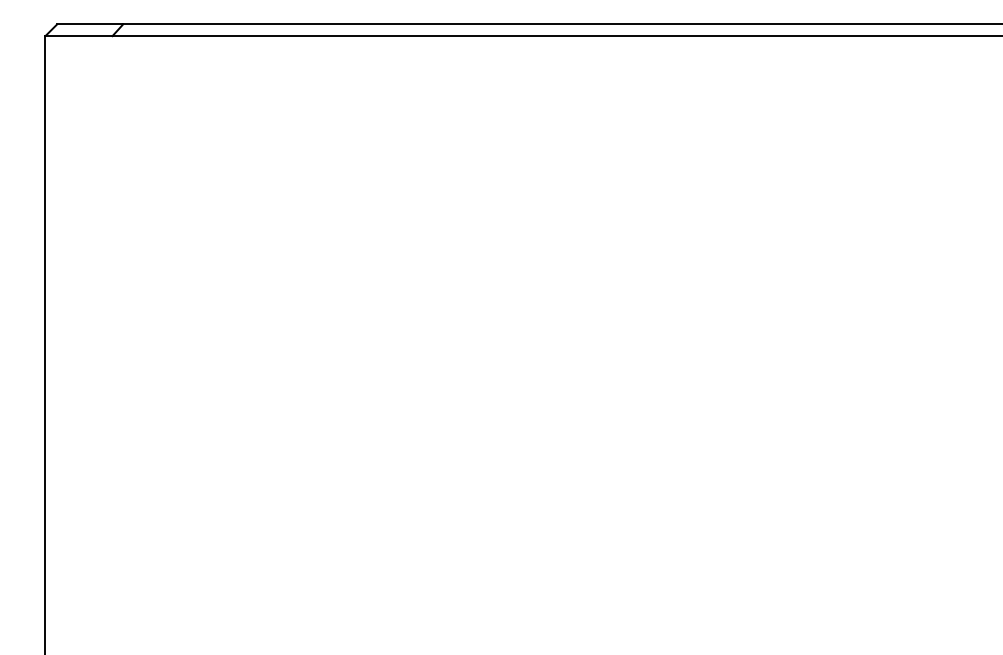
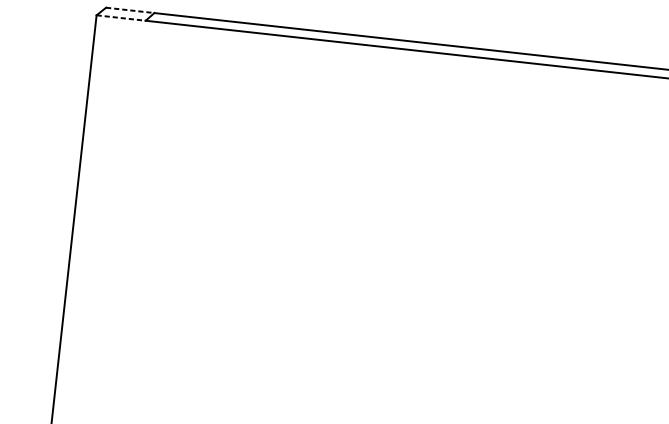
line: (90, 24) -> (130, 10), solid -> dashed
line: (78, 36) -> (120, 18), solid -> dashed

